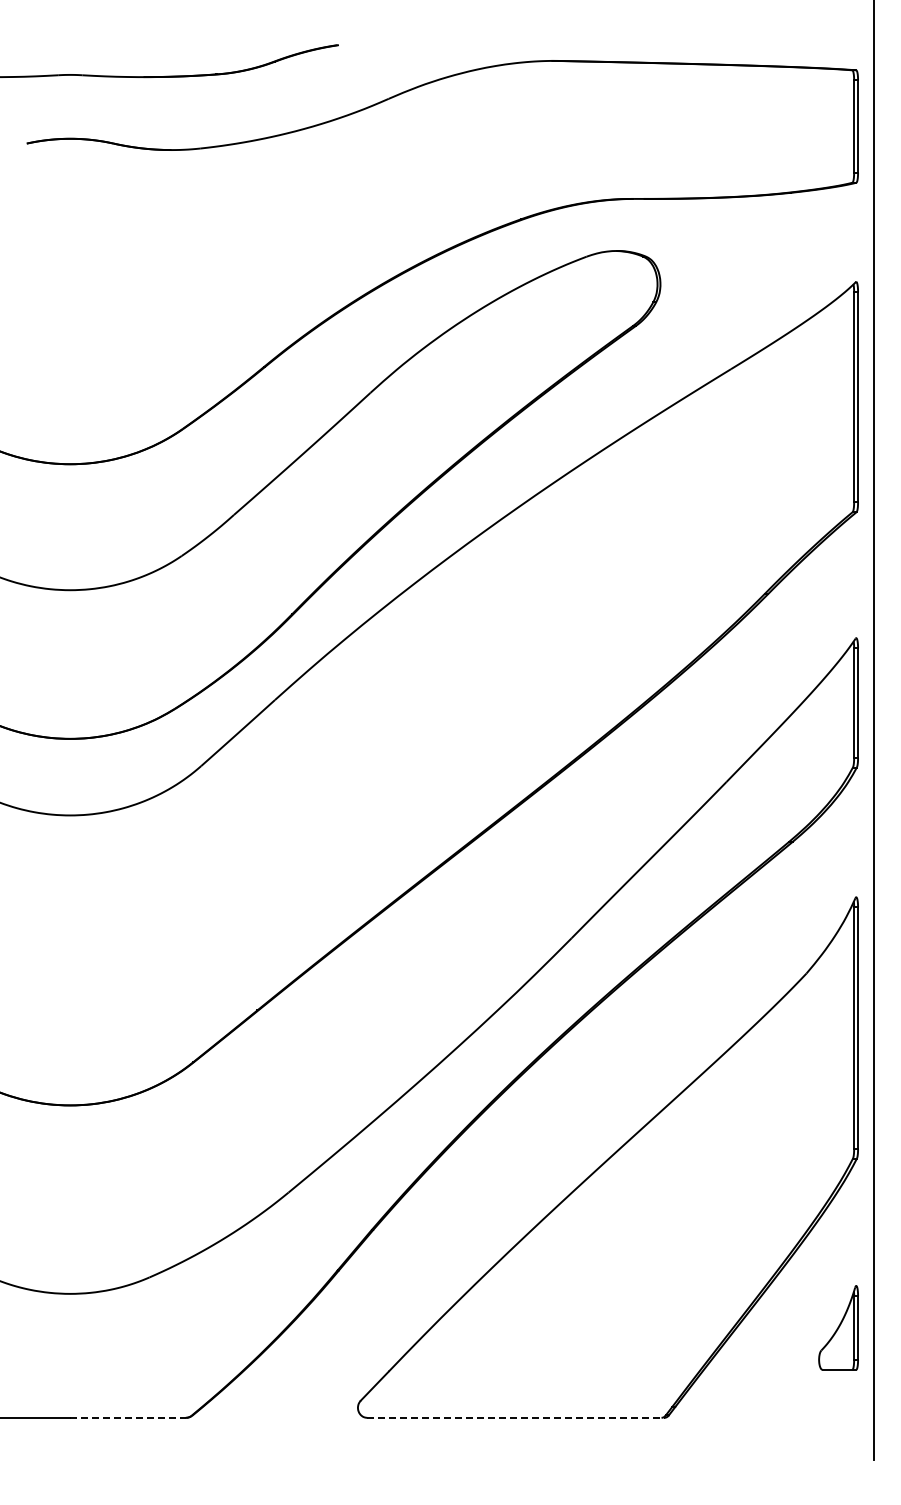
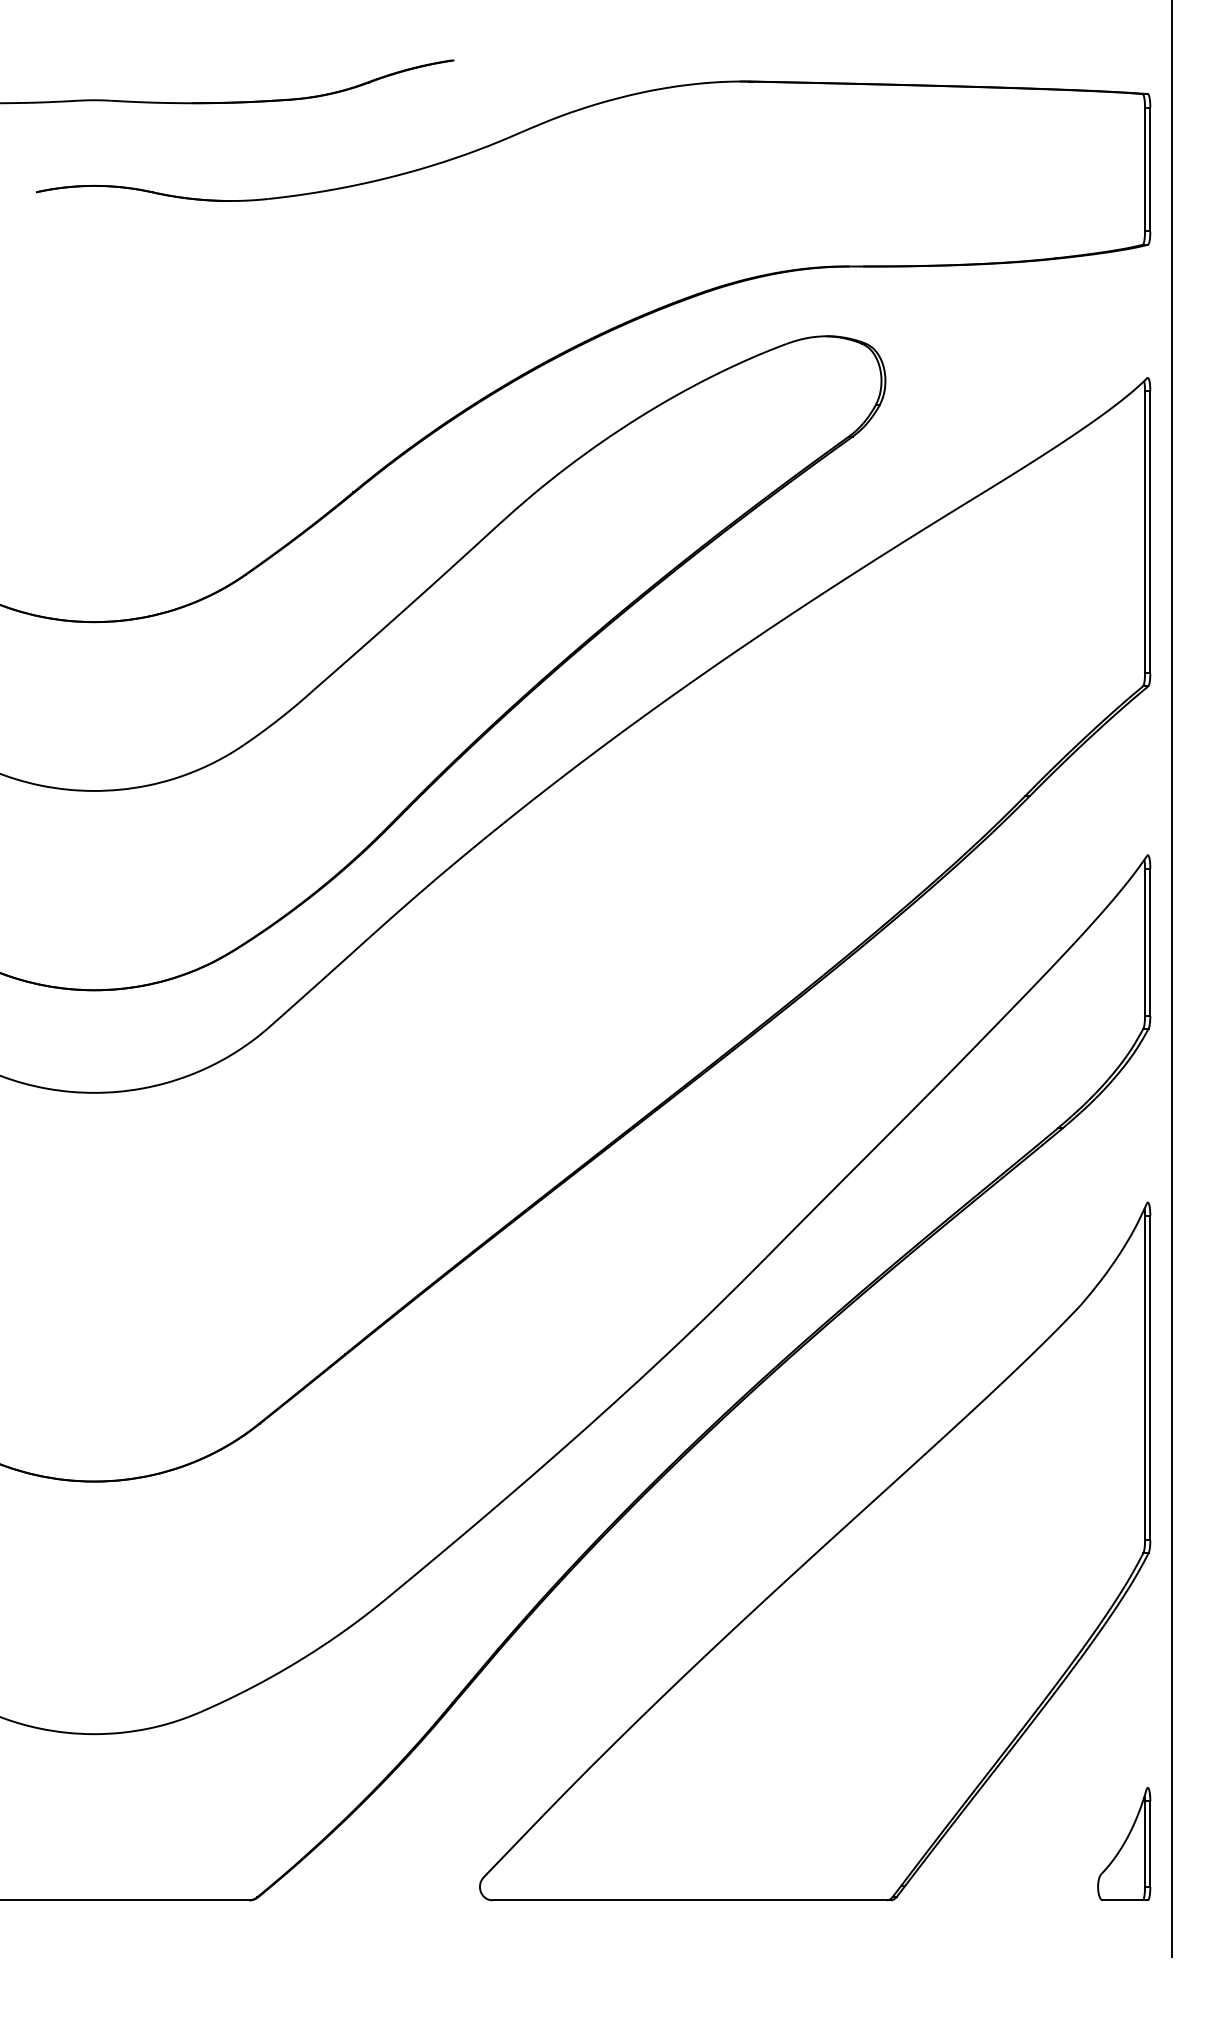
part: (838, 1327) -> (1124, 1843), moved
line: (128, 1417) -> (172, 1899), dashed -> solid
line: (515, 1417) -> (691, 1899), dashed -> solid

